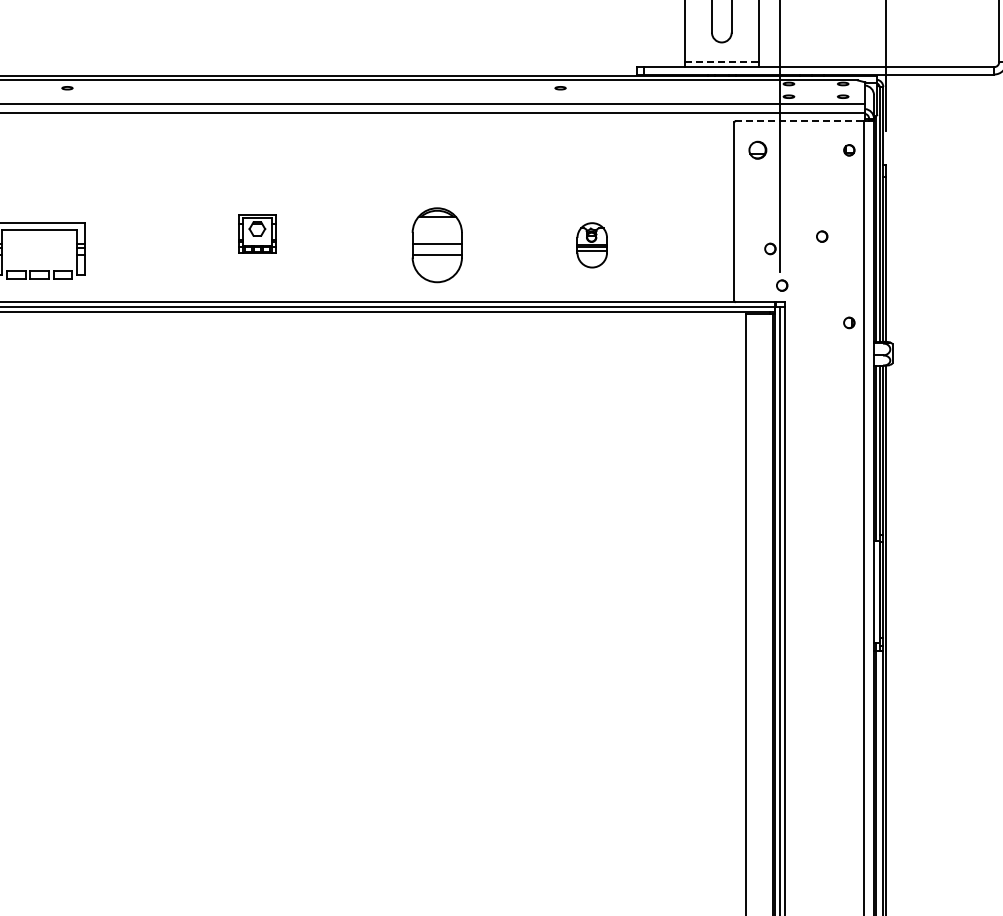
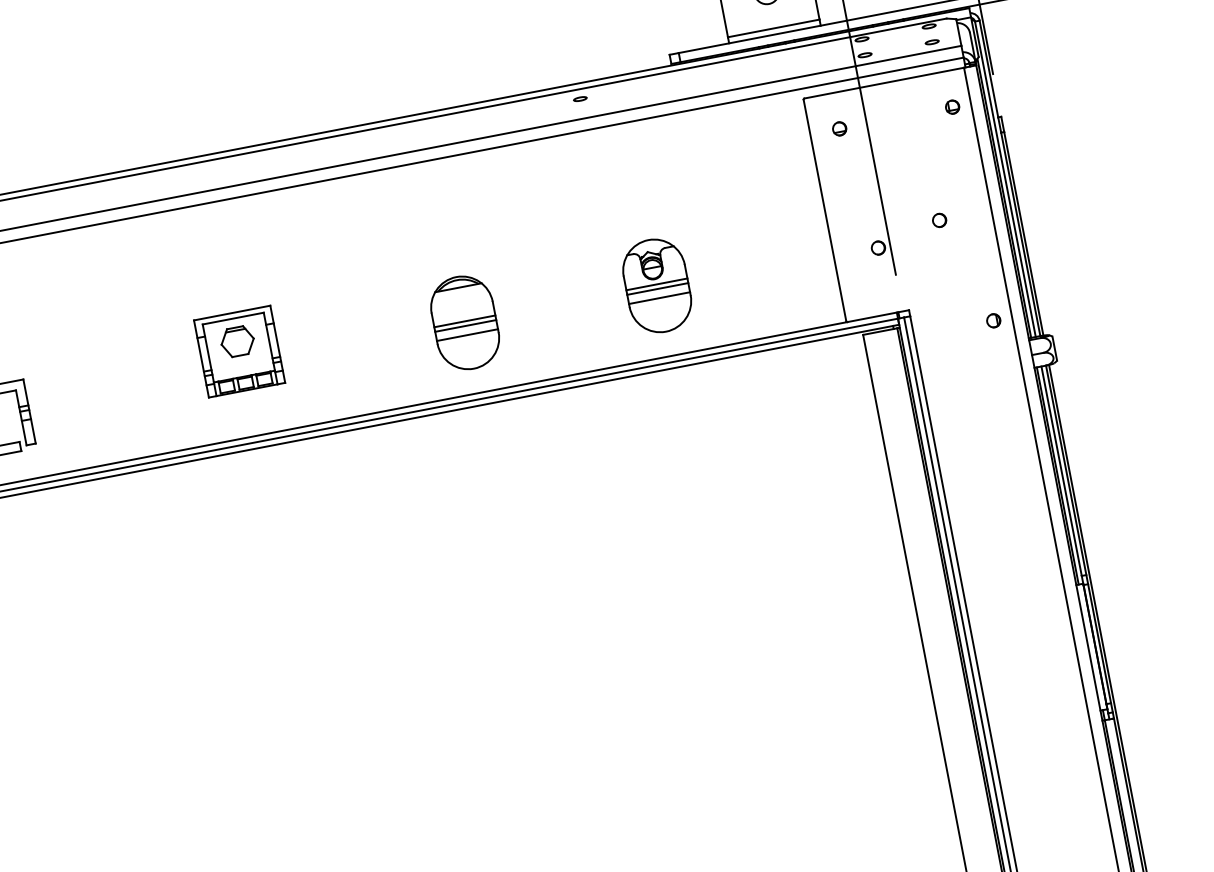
line: (721, 62) -> (773, 28), dashed -> solid
line: (800, 121) -> (885, 83), dashed -> solid
part: (758, 150) -> (840, 129), size x0.62
part: (257, 233) -> (239, 351), size x1.67
part: (591, 245) -> (656, 286), size x1.67
line: (436, 247) -> (464, 325), added
circle: (782, 285) -> (902, 290), removed

